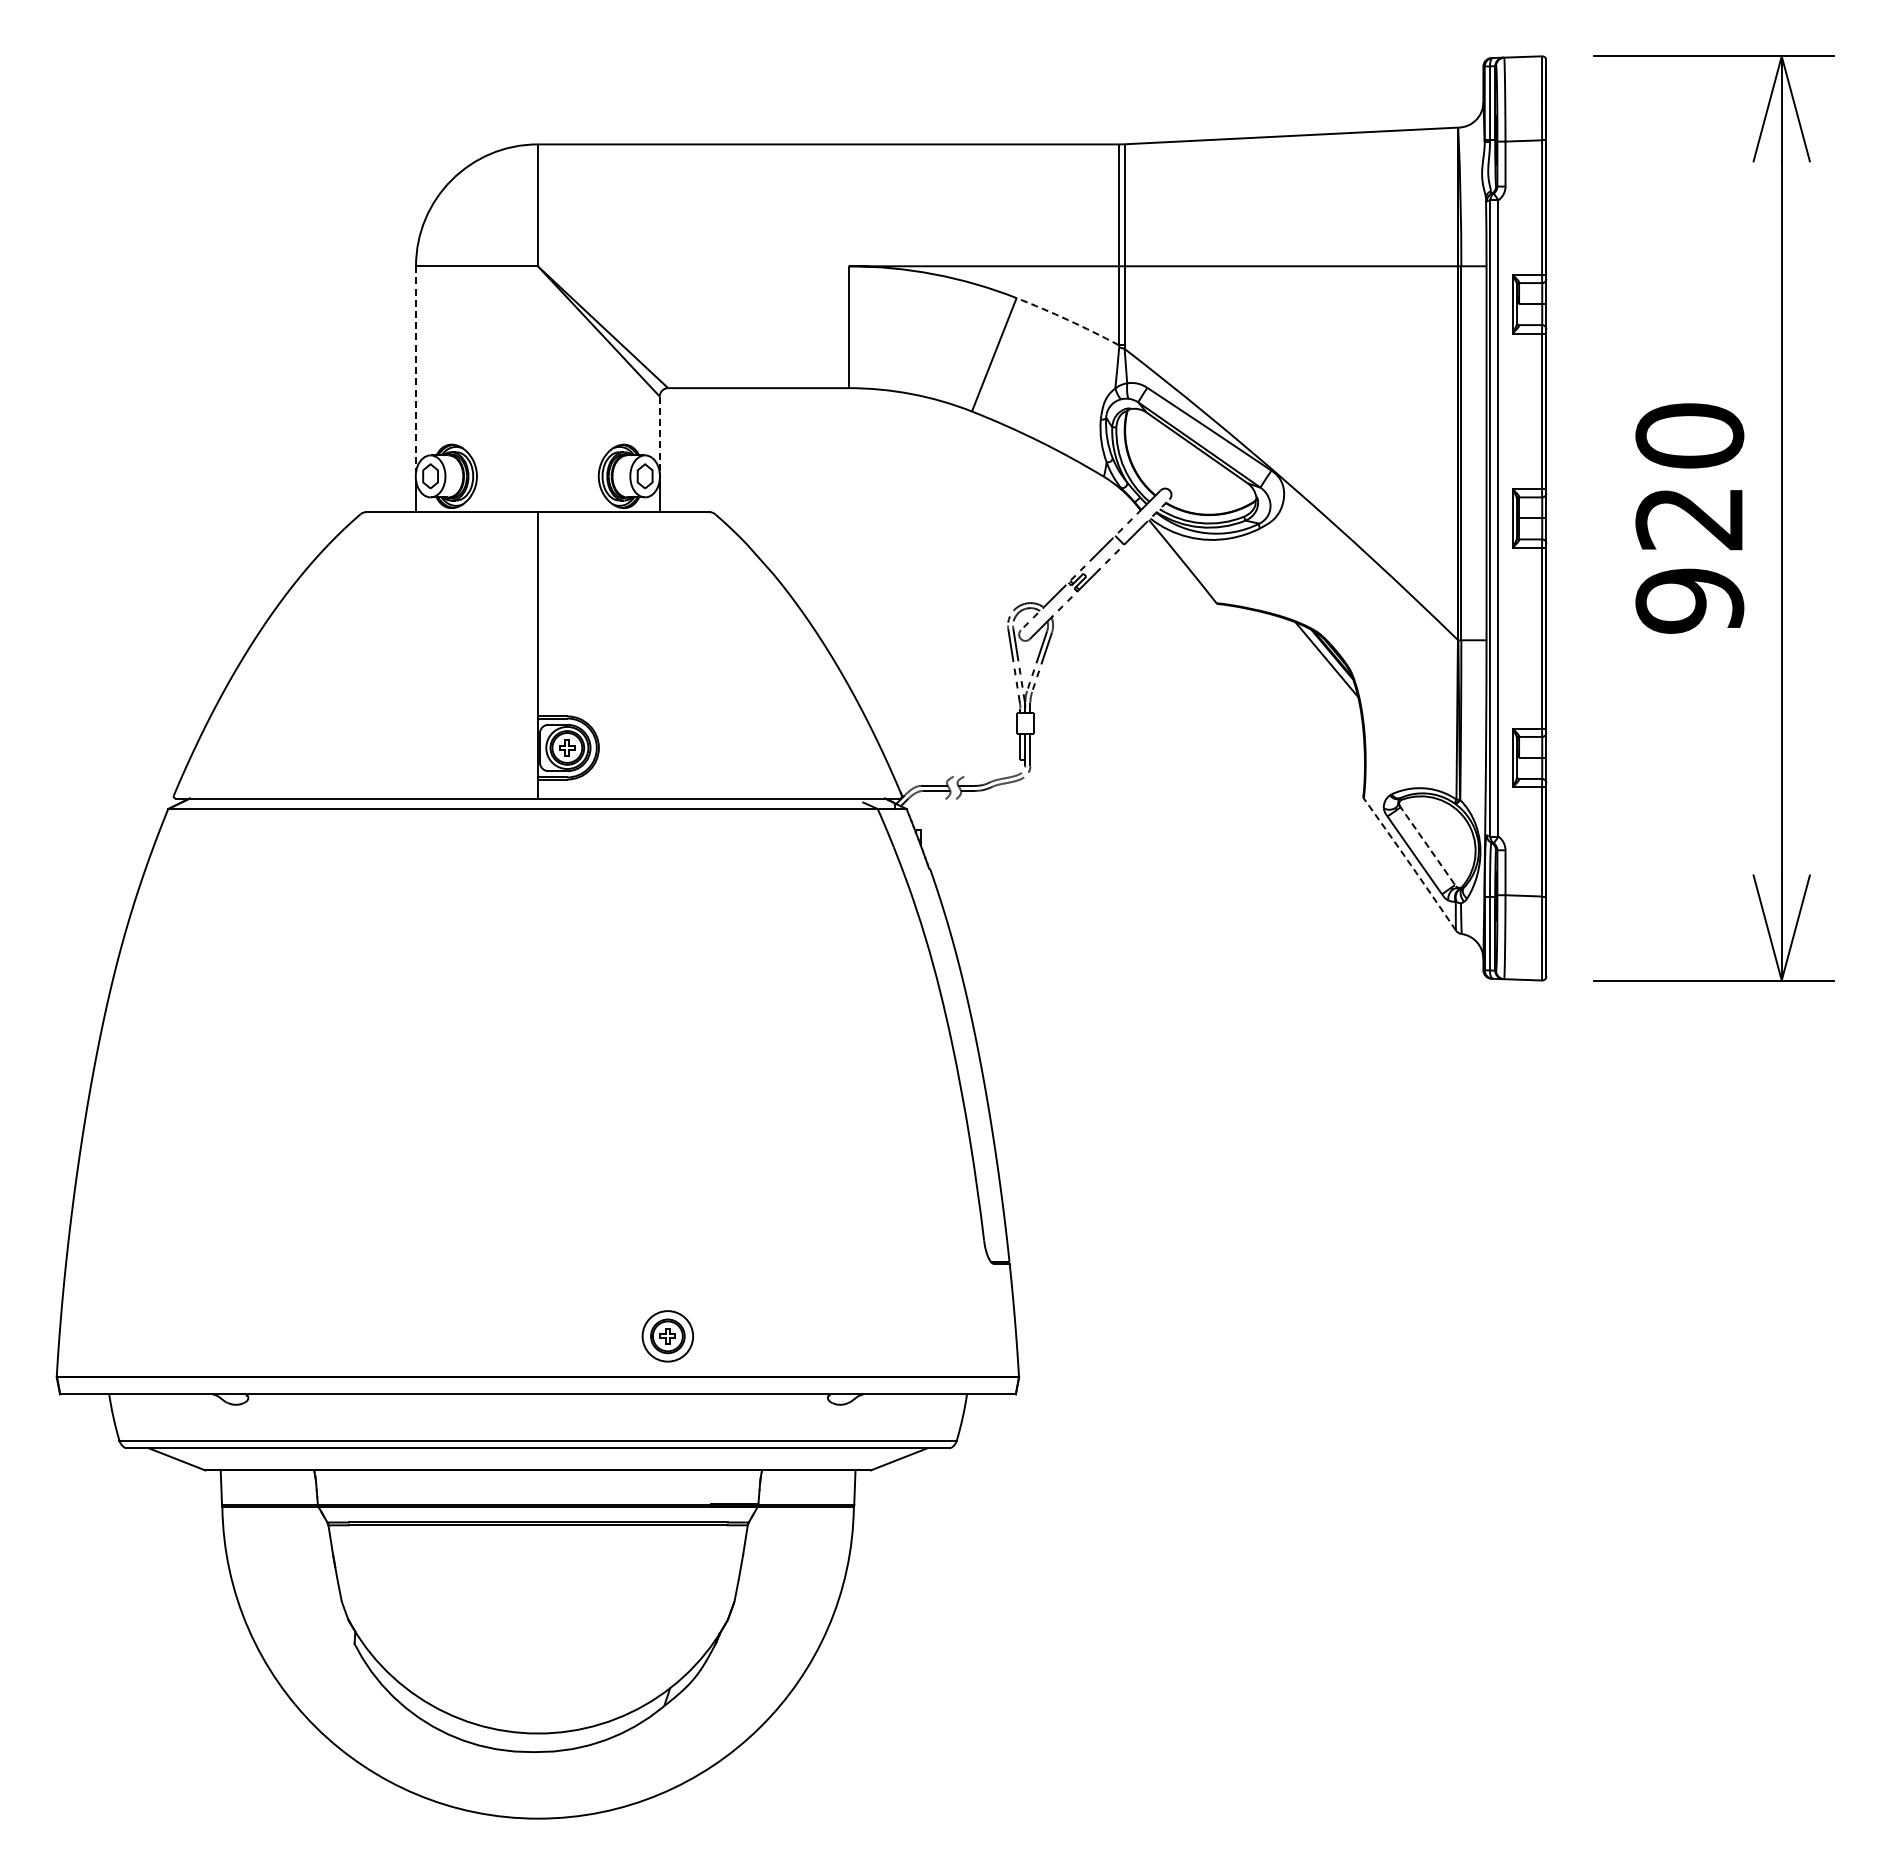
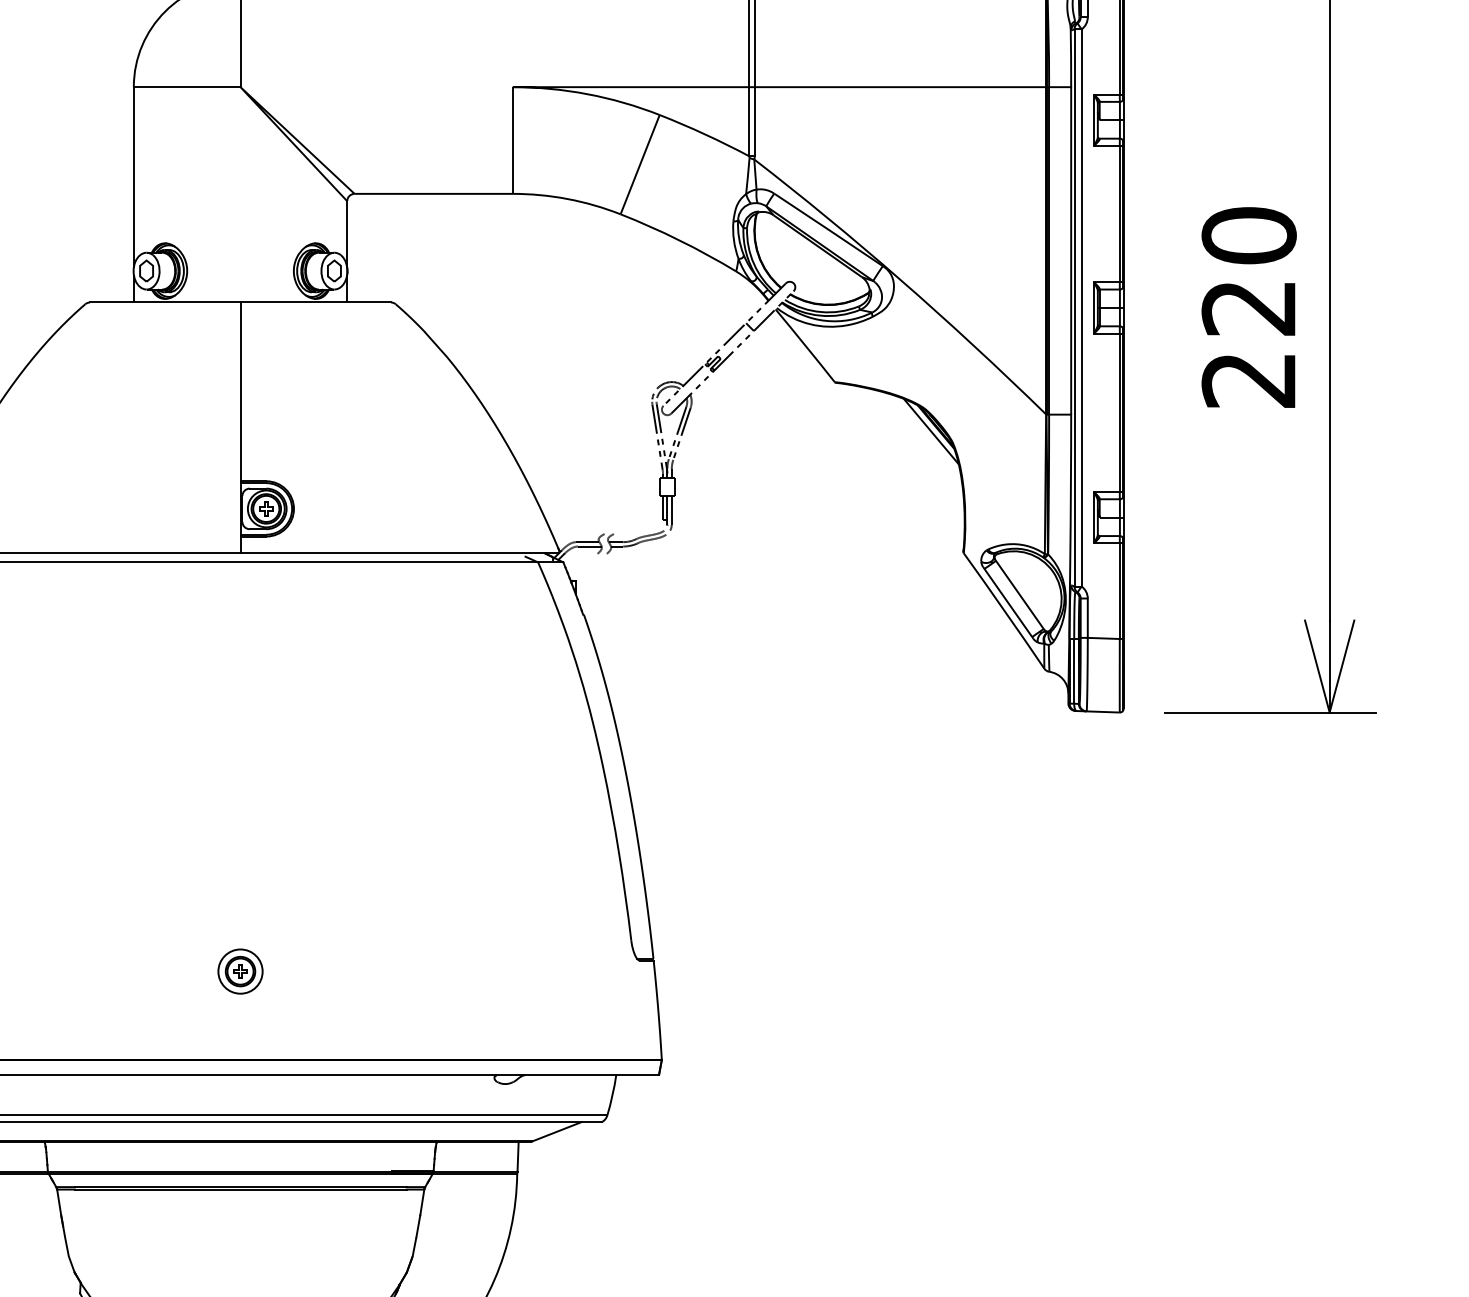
line: (1068, 320) -> (705, 134), dashed -> solid
line: (416, 369) -> (134, 177), dashed -> solid
line: (659, 434) -> (347, 234), dashed -> solid
text: (1689, 600) -> (1248, 379), 920 -> 220
line: (1428, 846) -> (1020, 595), dashed -> solid
line: (1410, 864) -> (1004, 610), dashed -> solid
part: (667, 1336) -> (240, 971), moved

